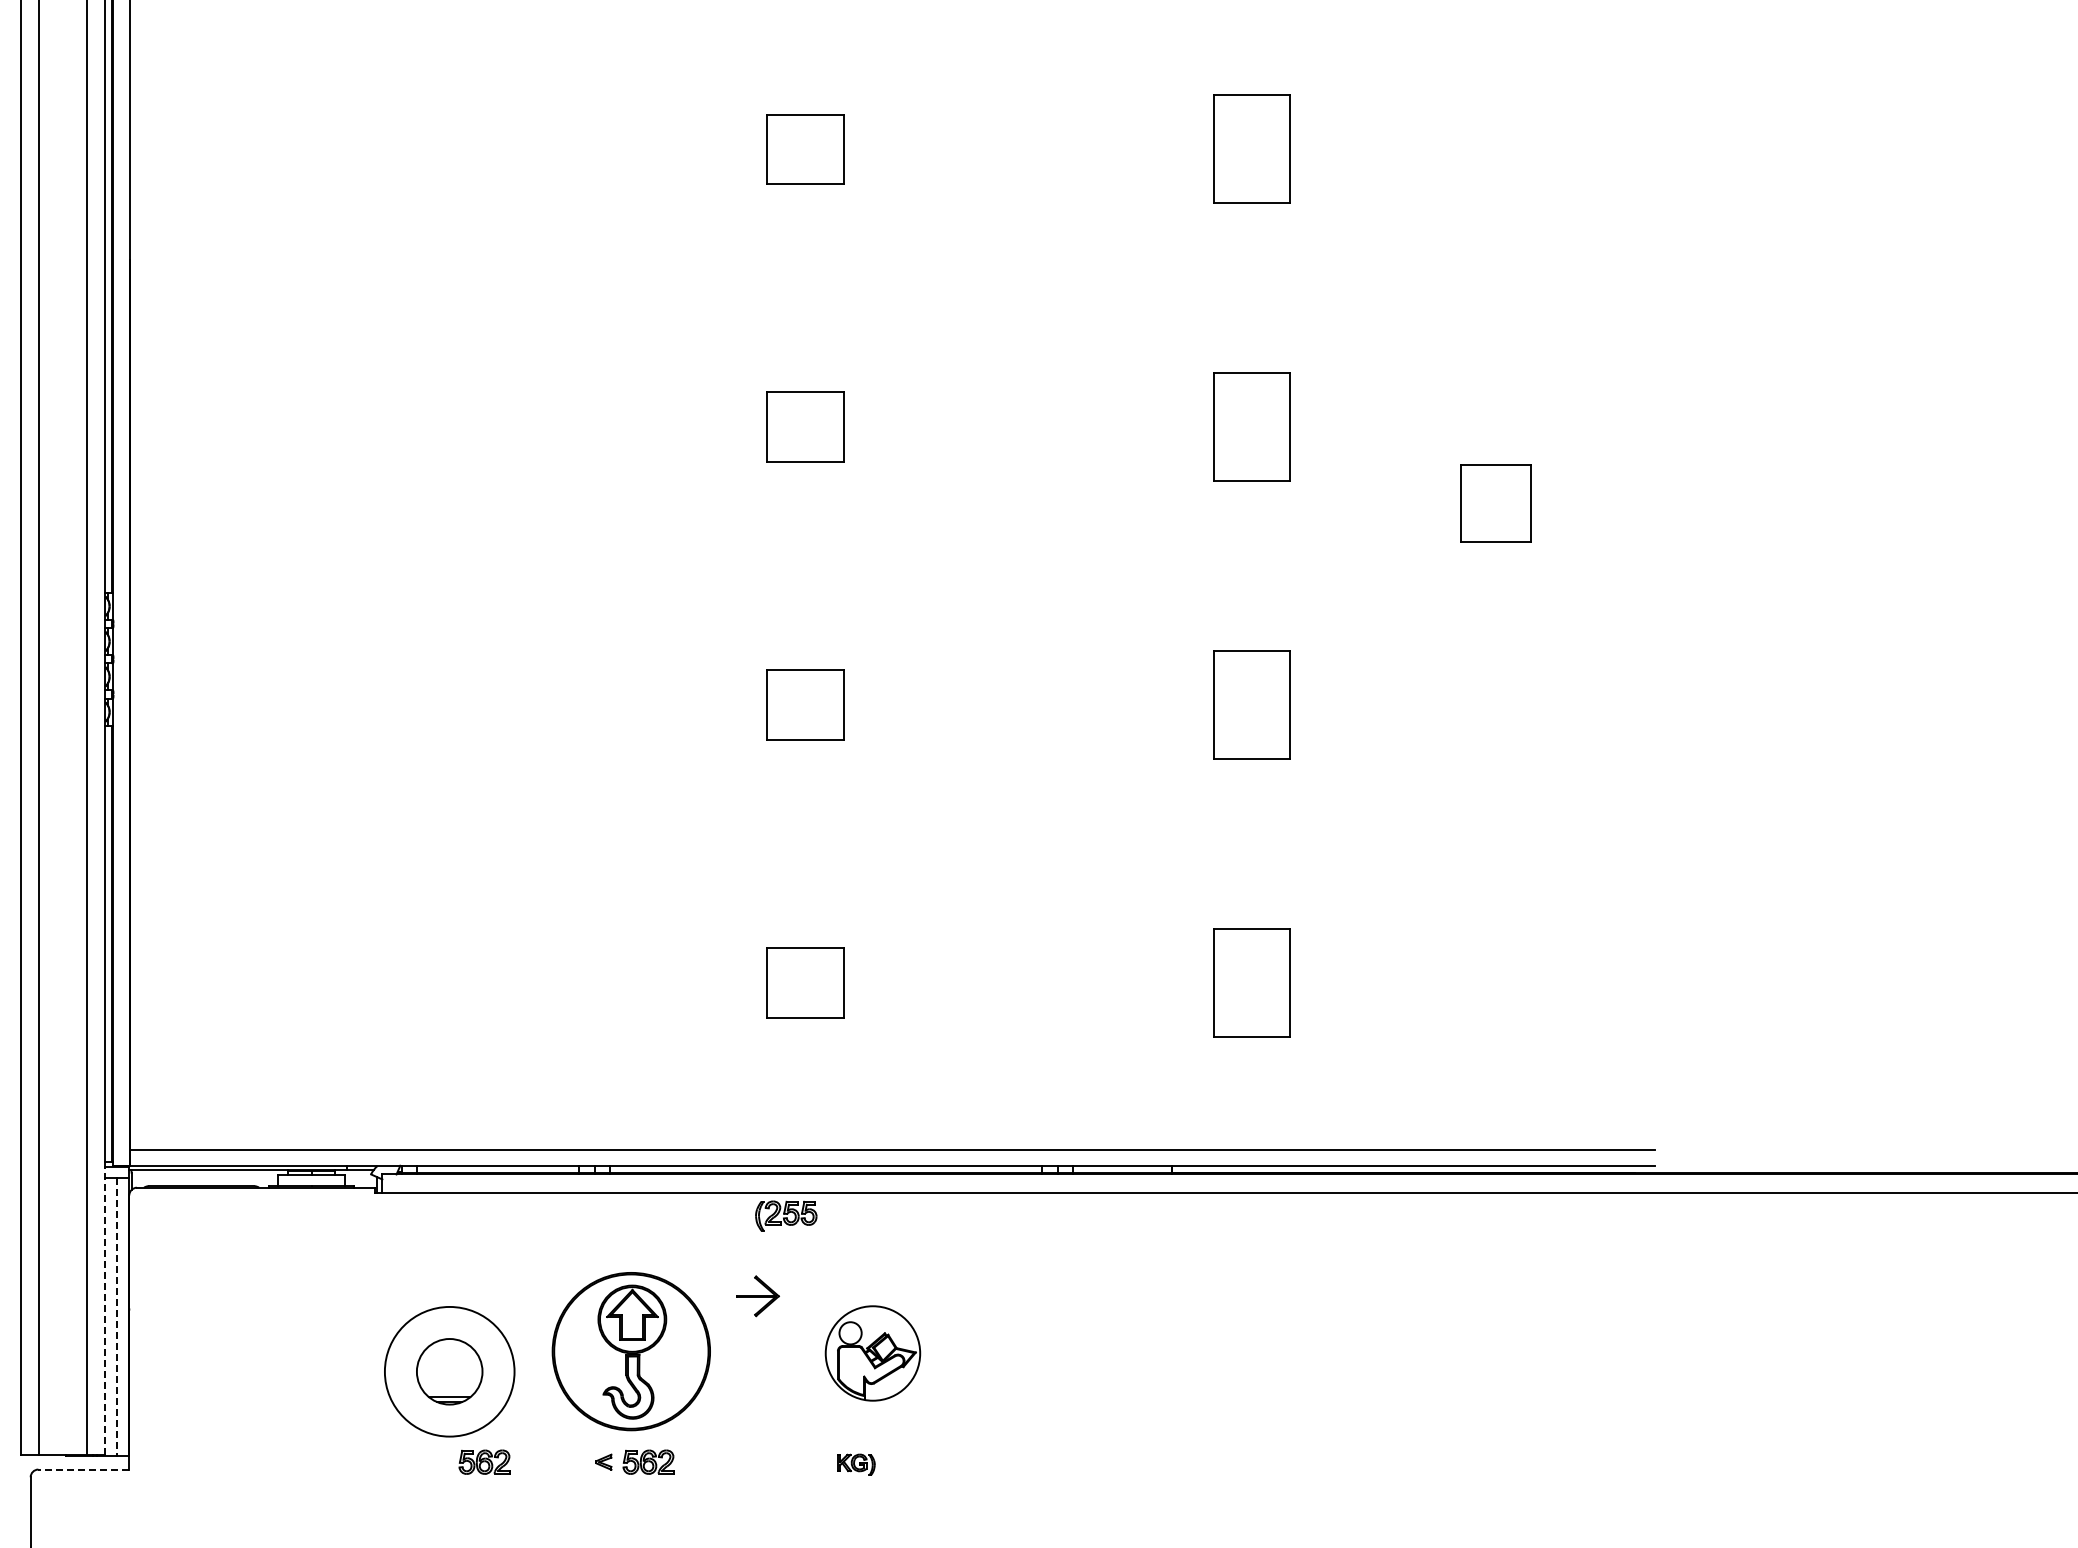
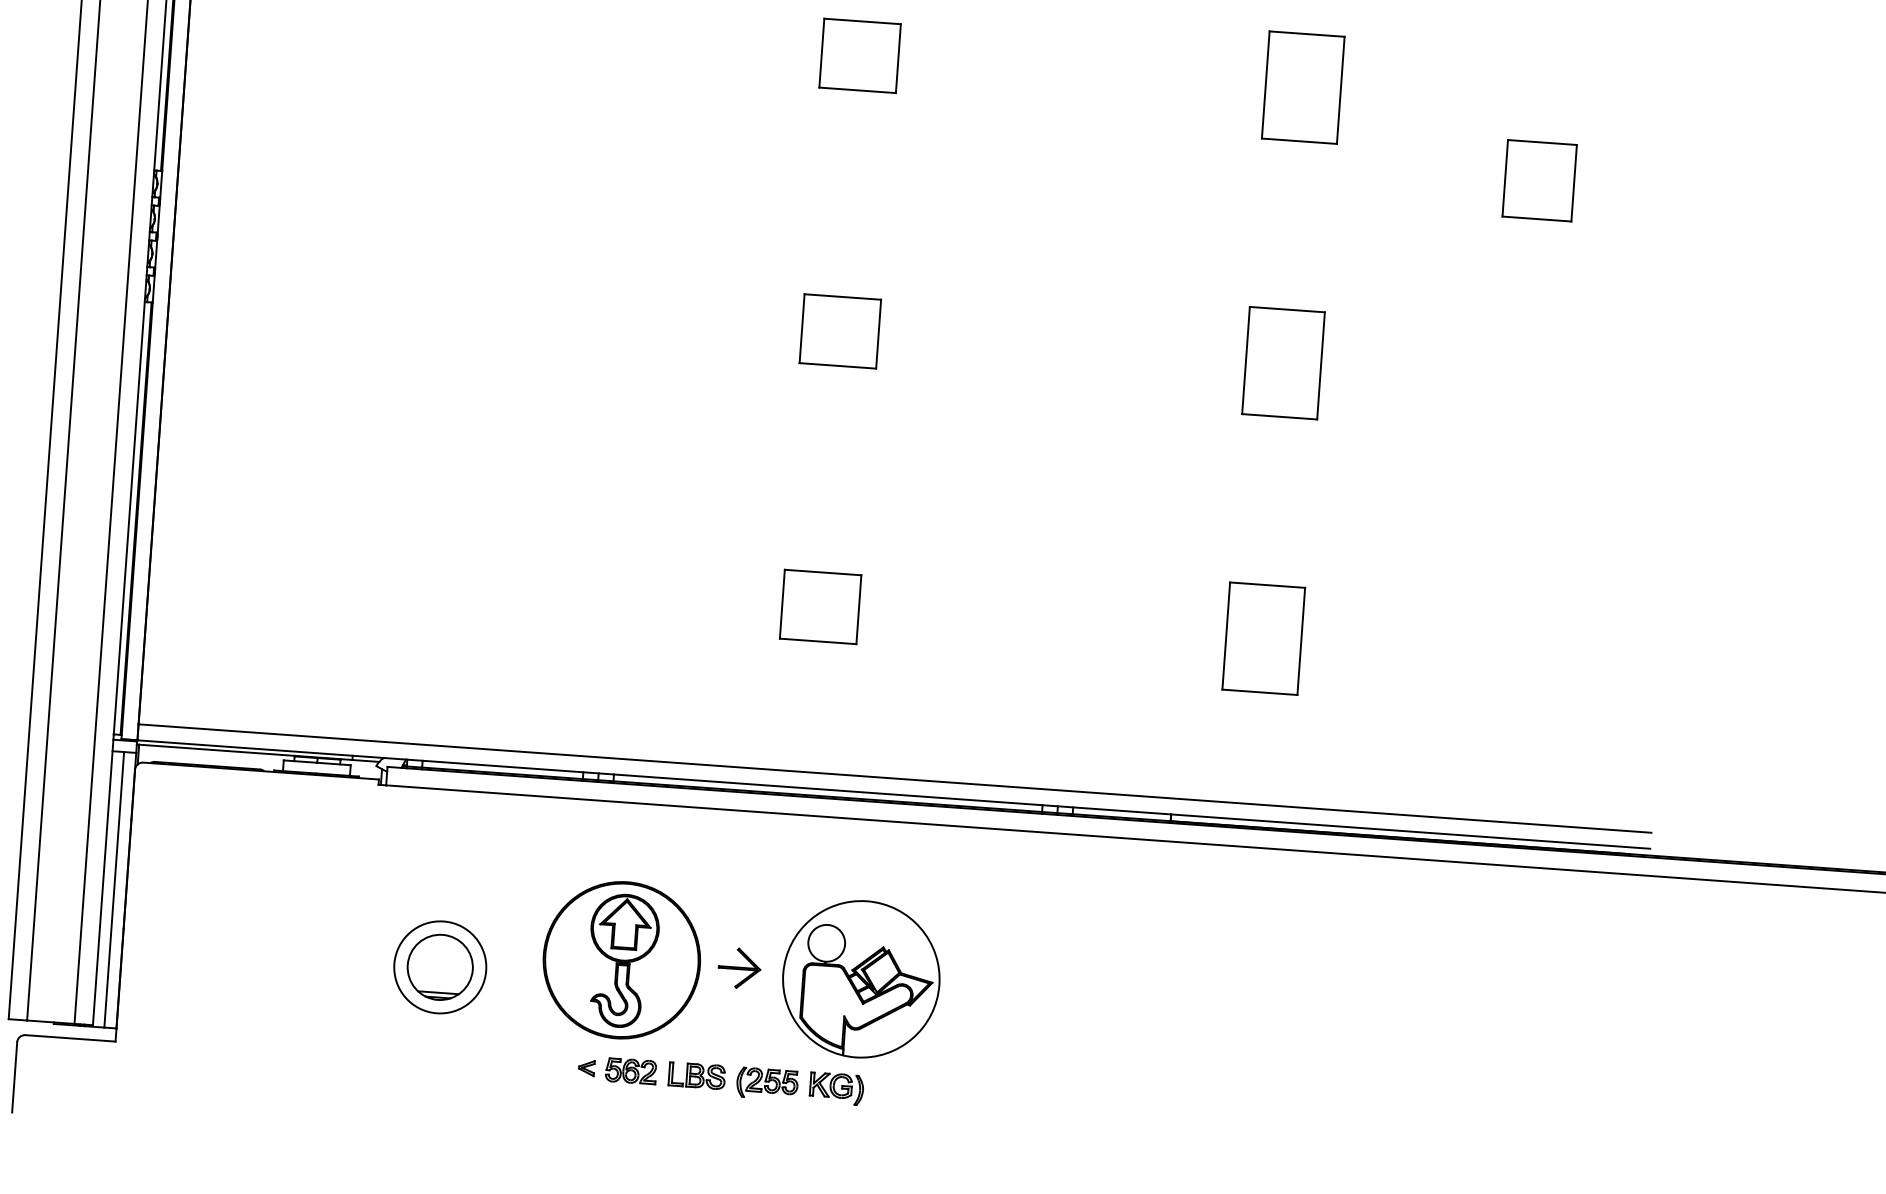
part: (786, 1215) -> (767, 1083), moved
part: (757, 1296) -> (739, 968), moved
line: (105, 1308) -> (103, 880), dashed -> solid
line: (117, 1317) -> (114, 889), dashed -> solid
part: (872, 1353) -> (860, 979), size x1.67
circle: (449, 1371) -> (440, 967), size x0.71
part: (484, 1461) -> (468, 1058), removed
part: (715, 1461) -> (697, 1075), added
part: (856, 1464) -> (837, 1088), size x1.43
line: (83, 1469) -> (70, 1038), dashed -> solid

